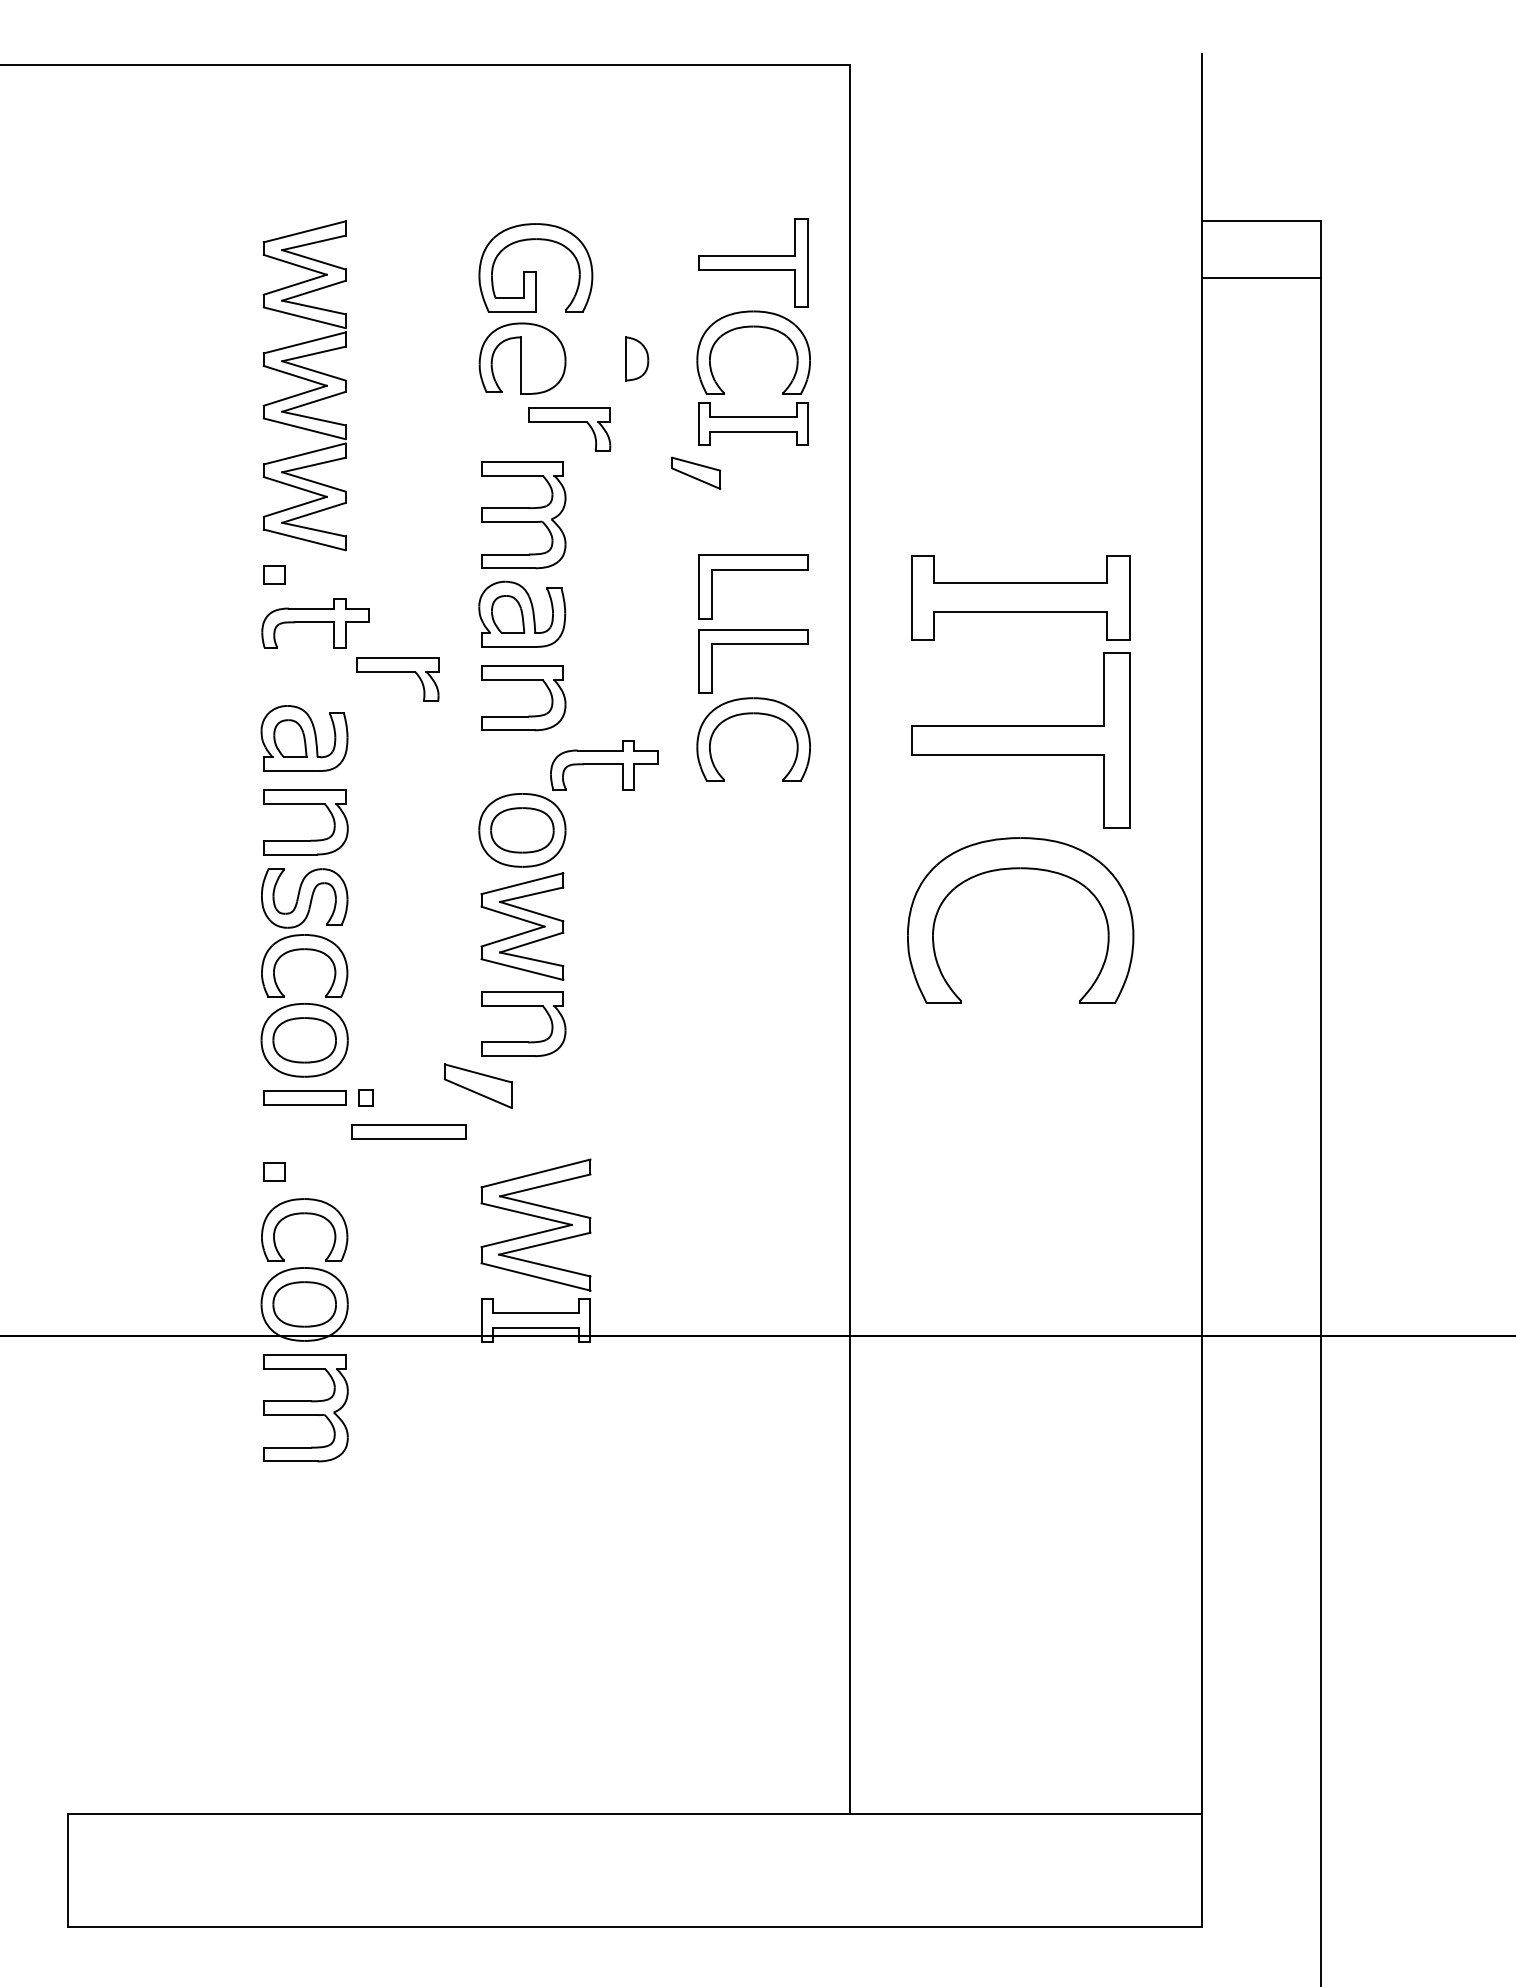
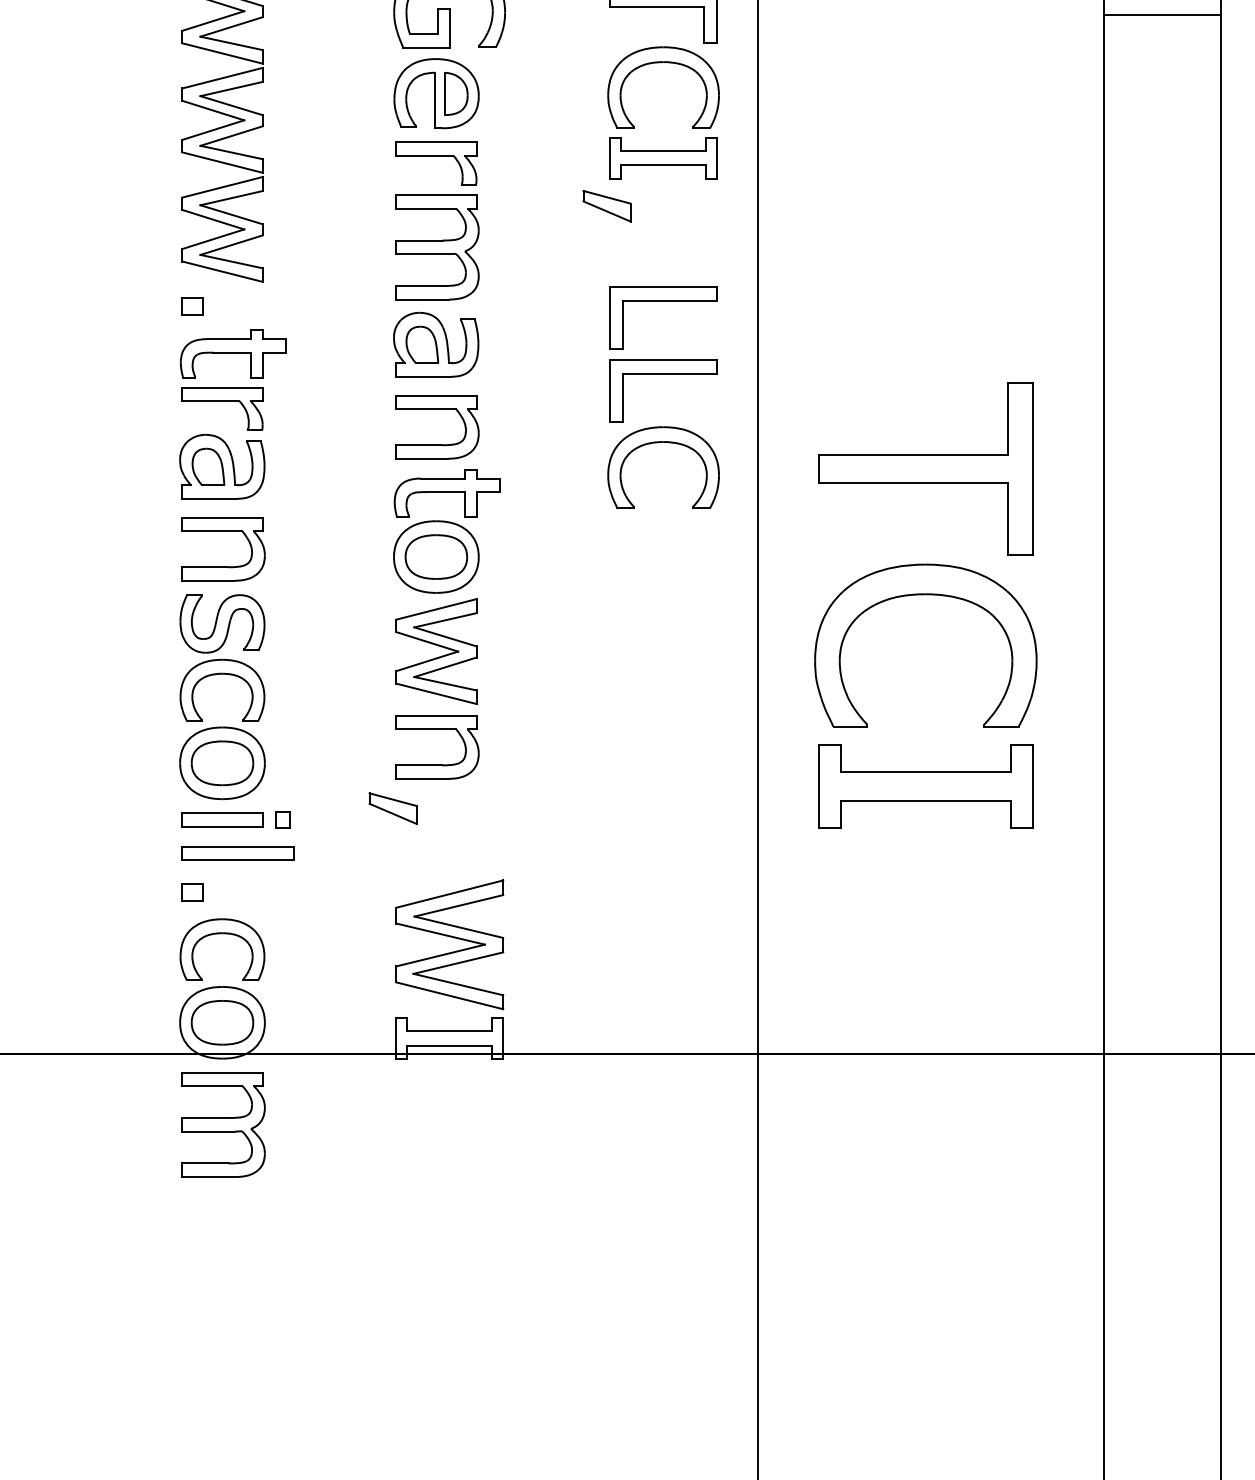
part: (637, 358) -> (457, 93), moved
part: (569, 422) -> (436, 156), moved
part: (1020, 597) -> (925, 786), moved
part: (397, 672) -> (222, 401), moved
part: (604, 765) -> (447, 493), moved
part: (478, 1086) -> (393, 808), size x0.71
part: (408, 1131) -> (238, 852), moved

